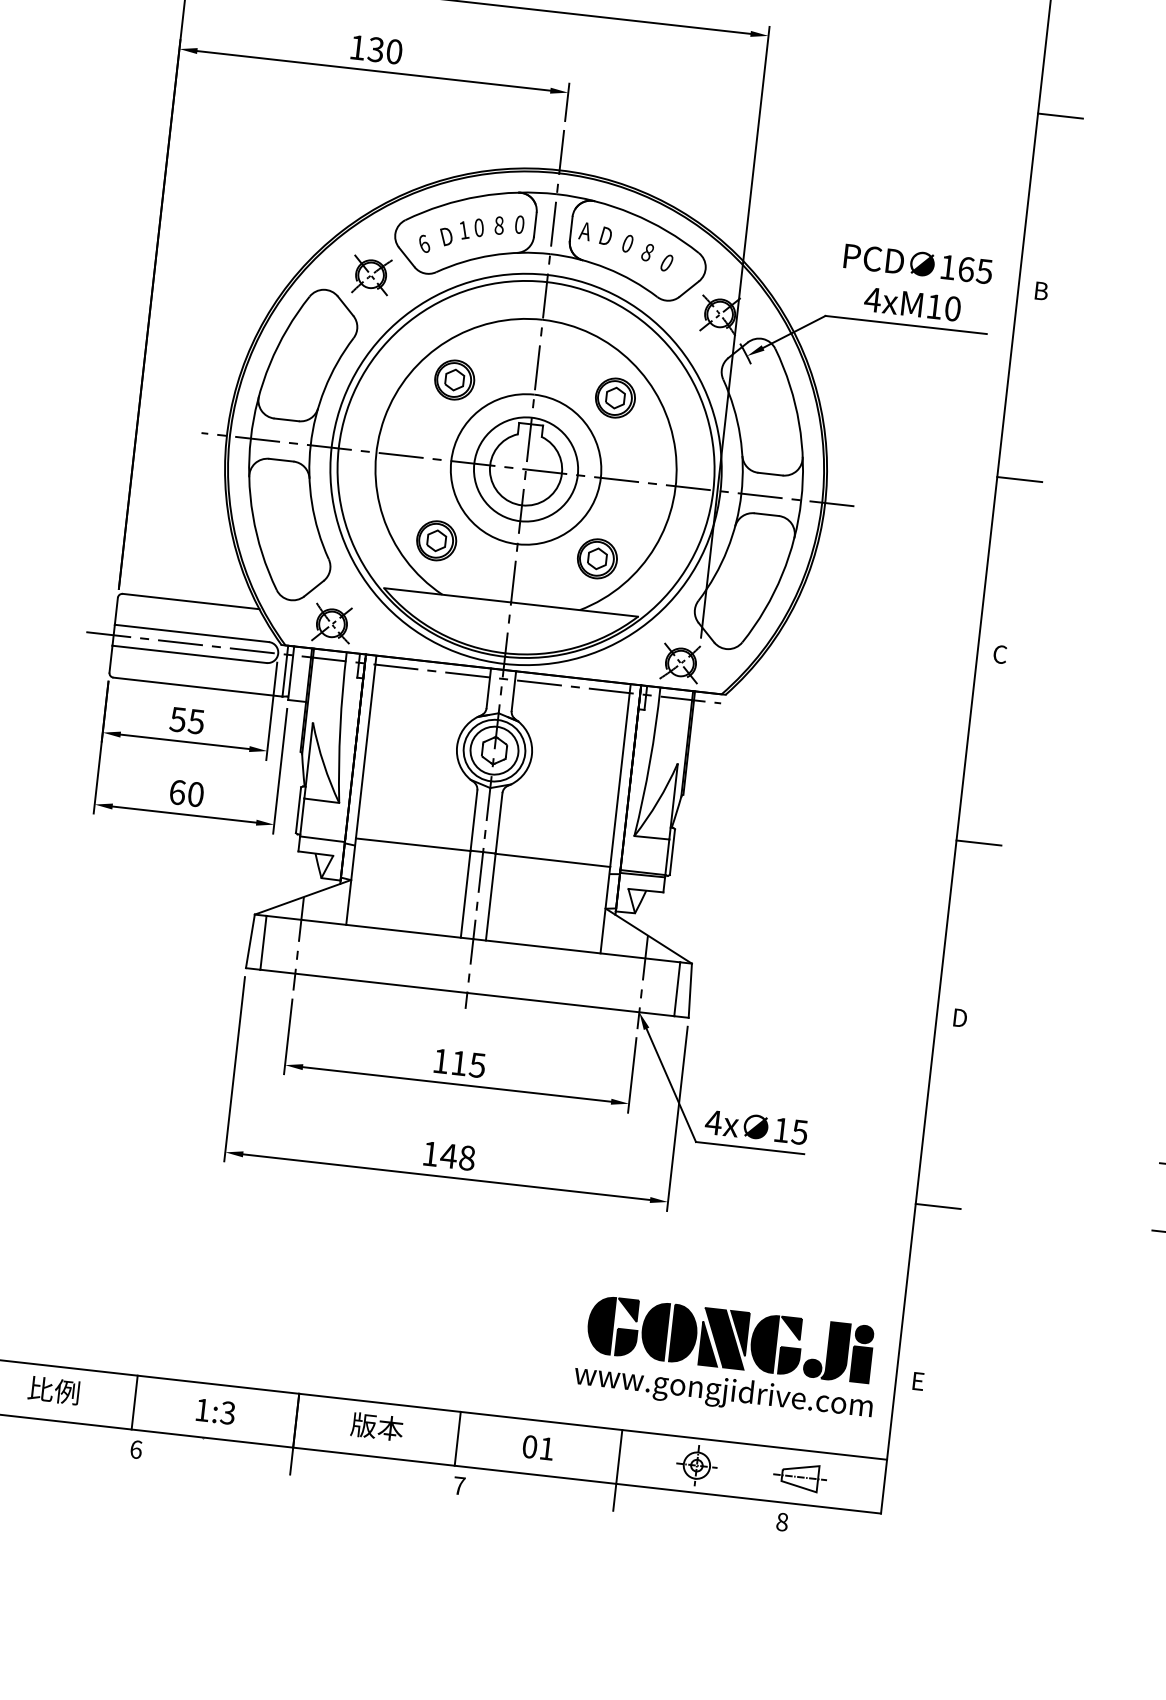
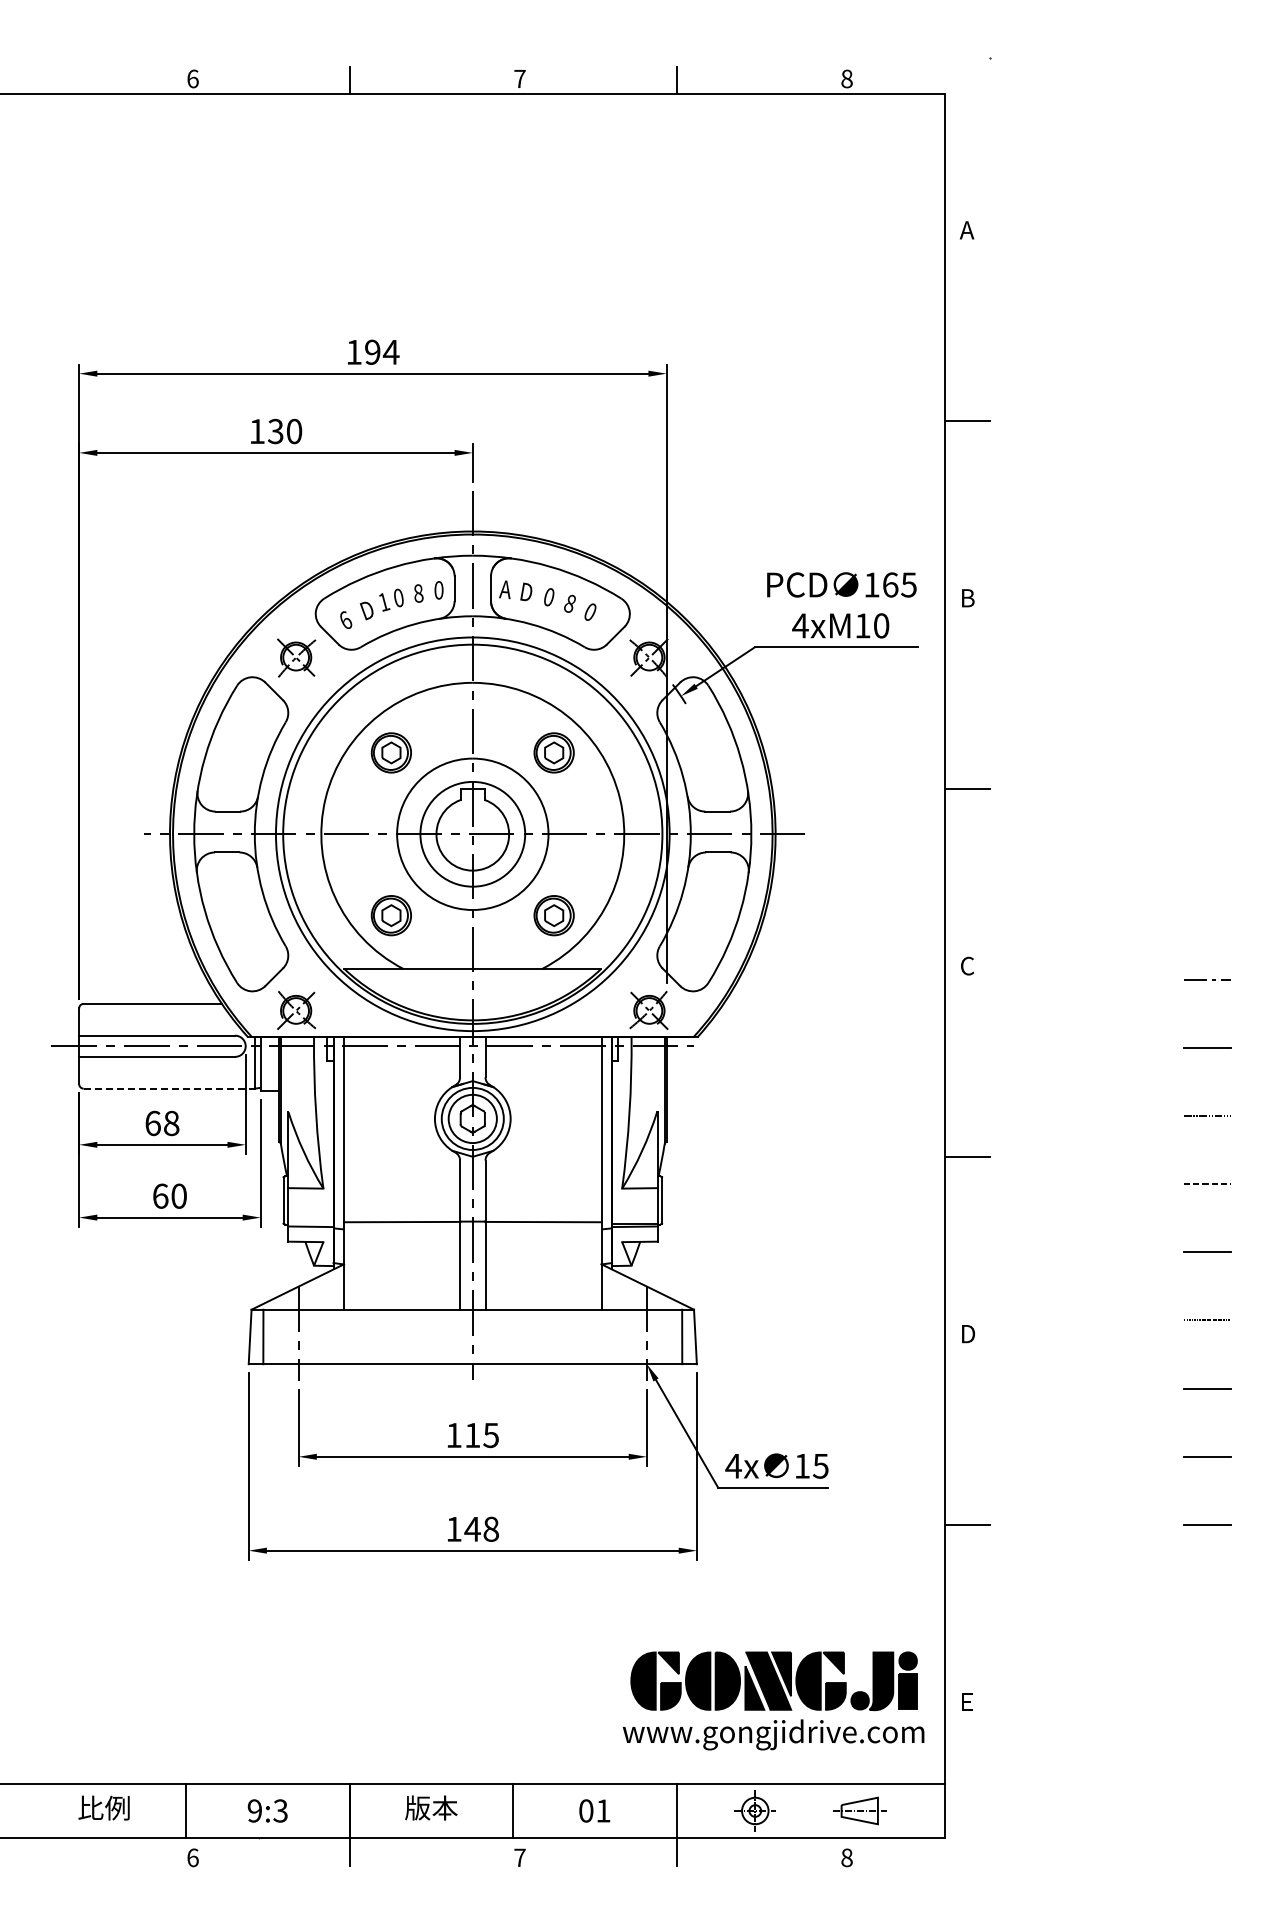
line: (198, 686) -> (169, 1088), solid -> dashed
text: (187, 720) -> (162, 1123), 55 -> 68
text: (202, 1409) -> (254, 1810), 1:3 -> 9:3

